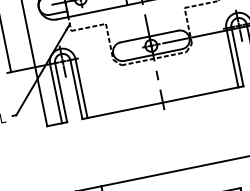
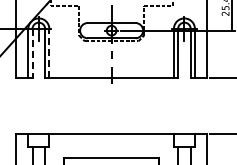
line: (81, 87) -> (49, 52), solid -> dashed
line: (61, 92) -> (32, 53), solid -> dashed

